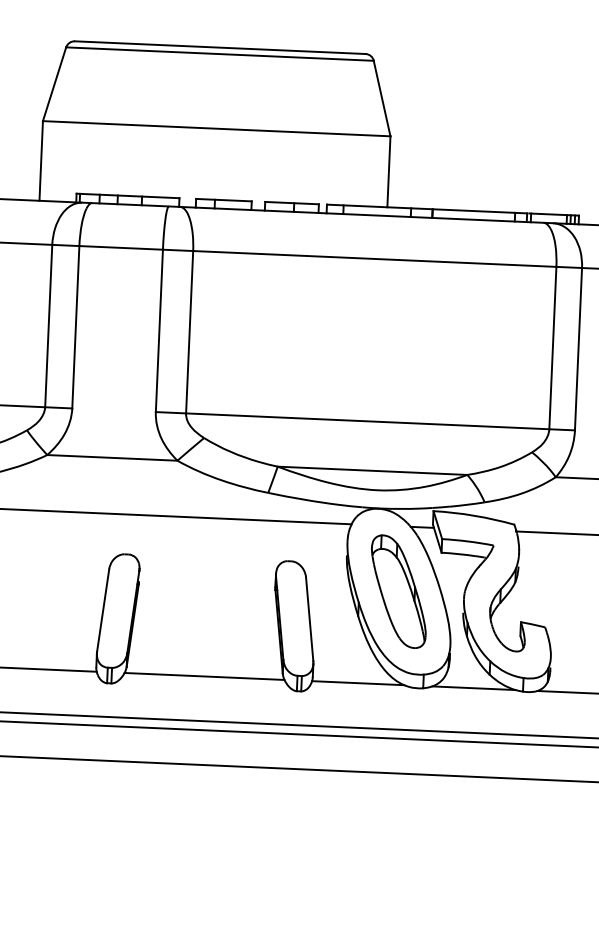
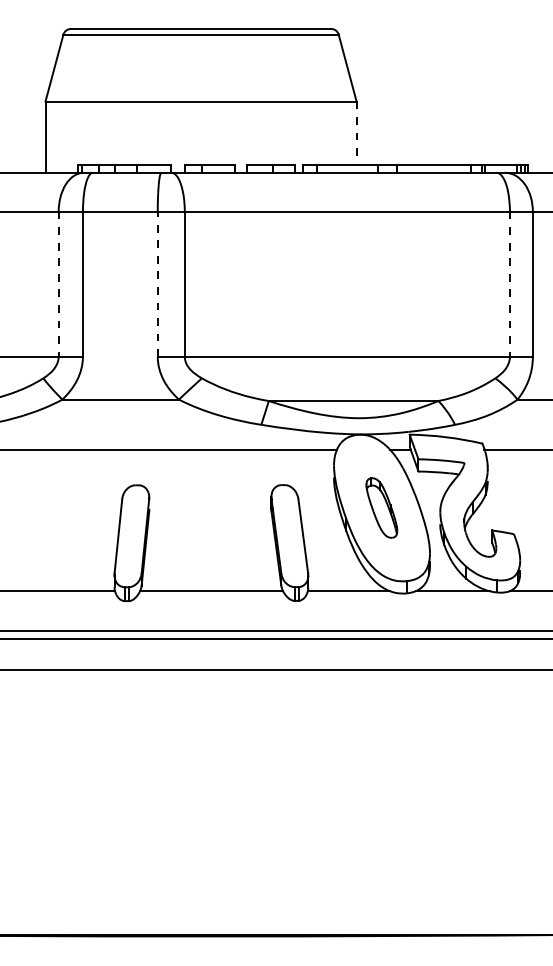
line: (388, 172) -> (356, 133), solid -> dashed
line: (48, 326) -> (58, 284), solid -> dashed
line: (159, 331) -> (157, 284), solid -> dashed
line: (552, 348) -> (509, 284), solid -> dashed
part: (398, 591) -> (381, 507), size x0.6

